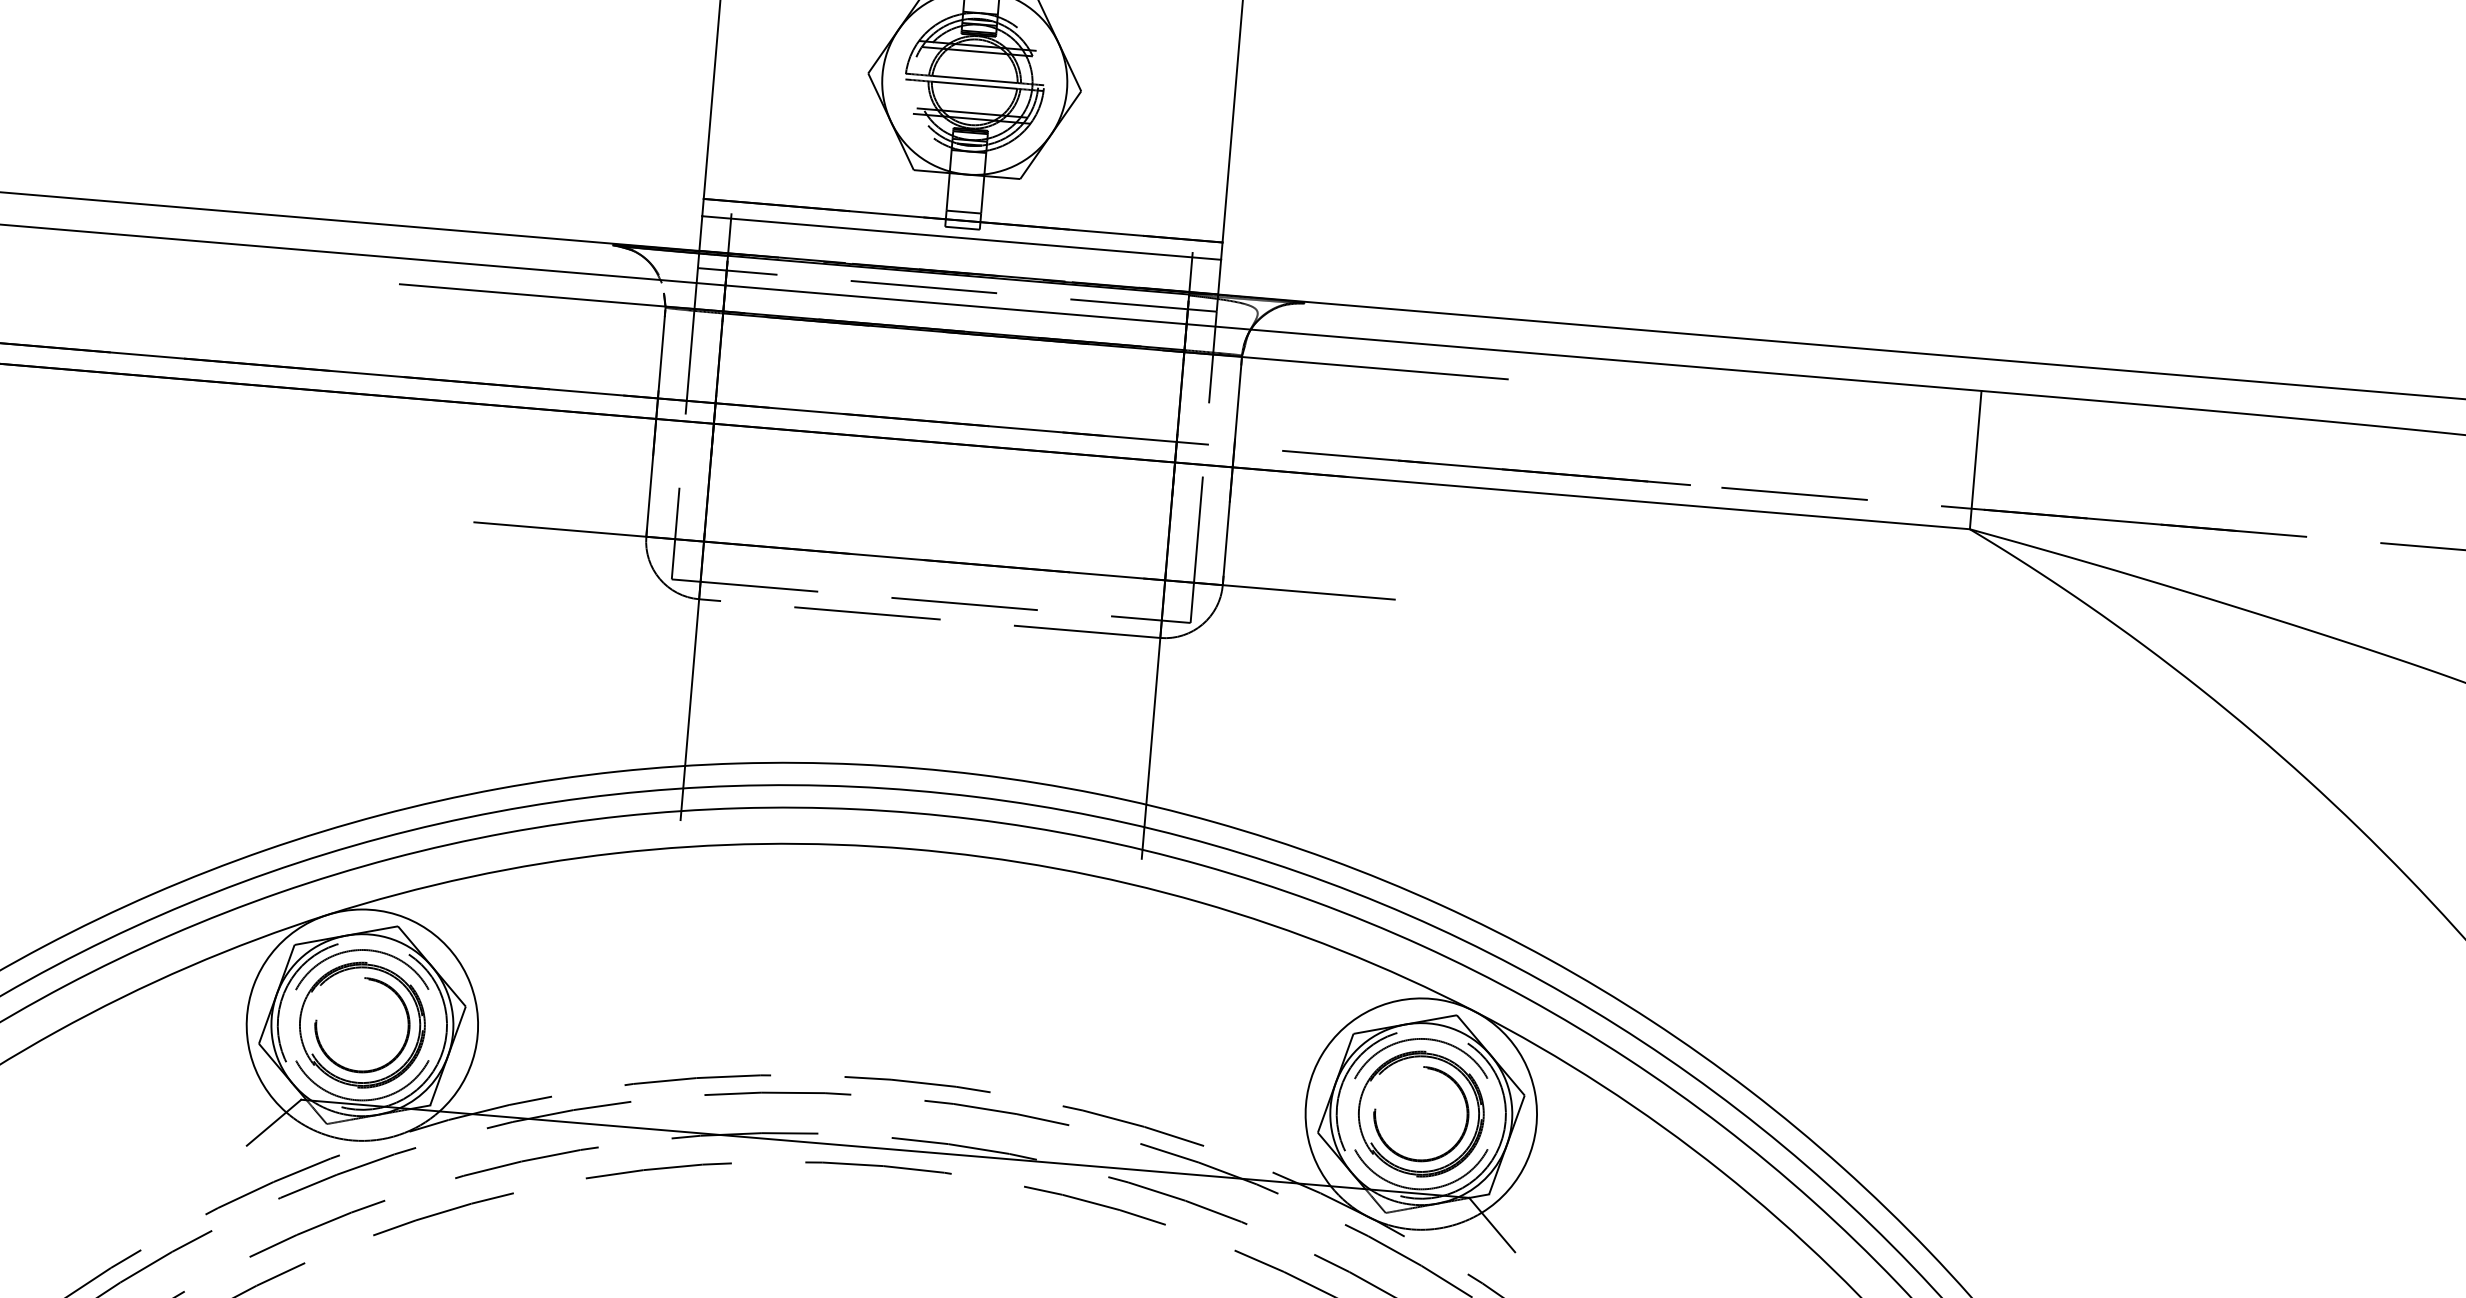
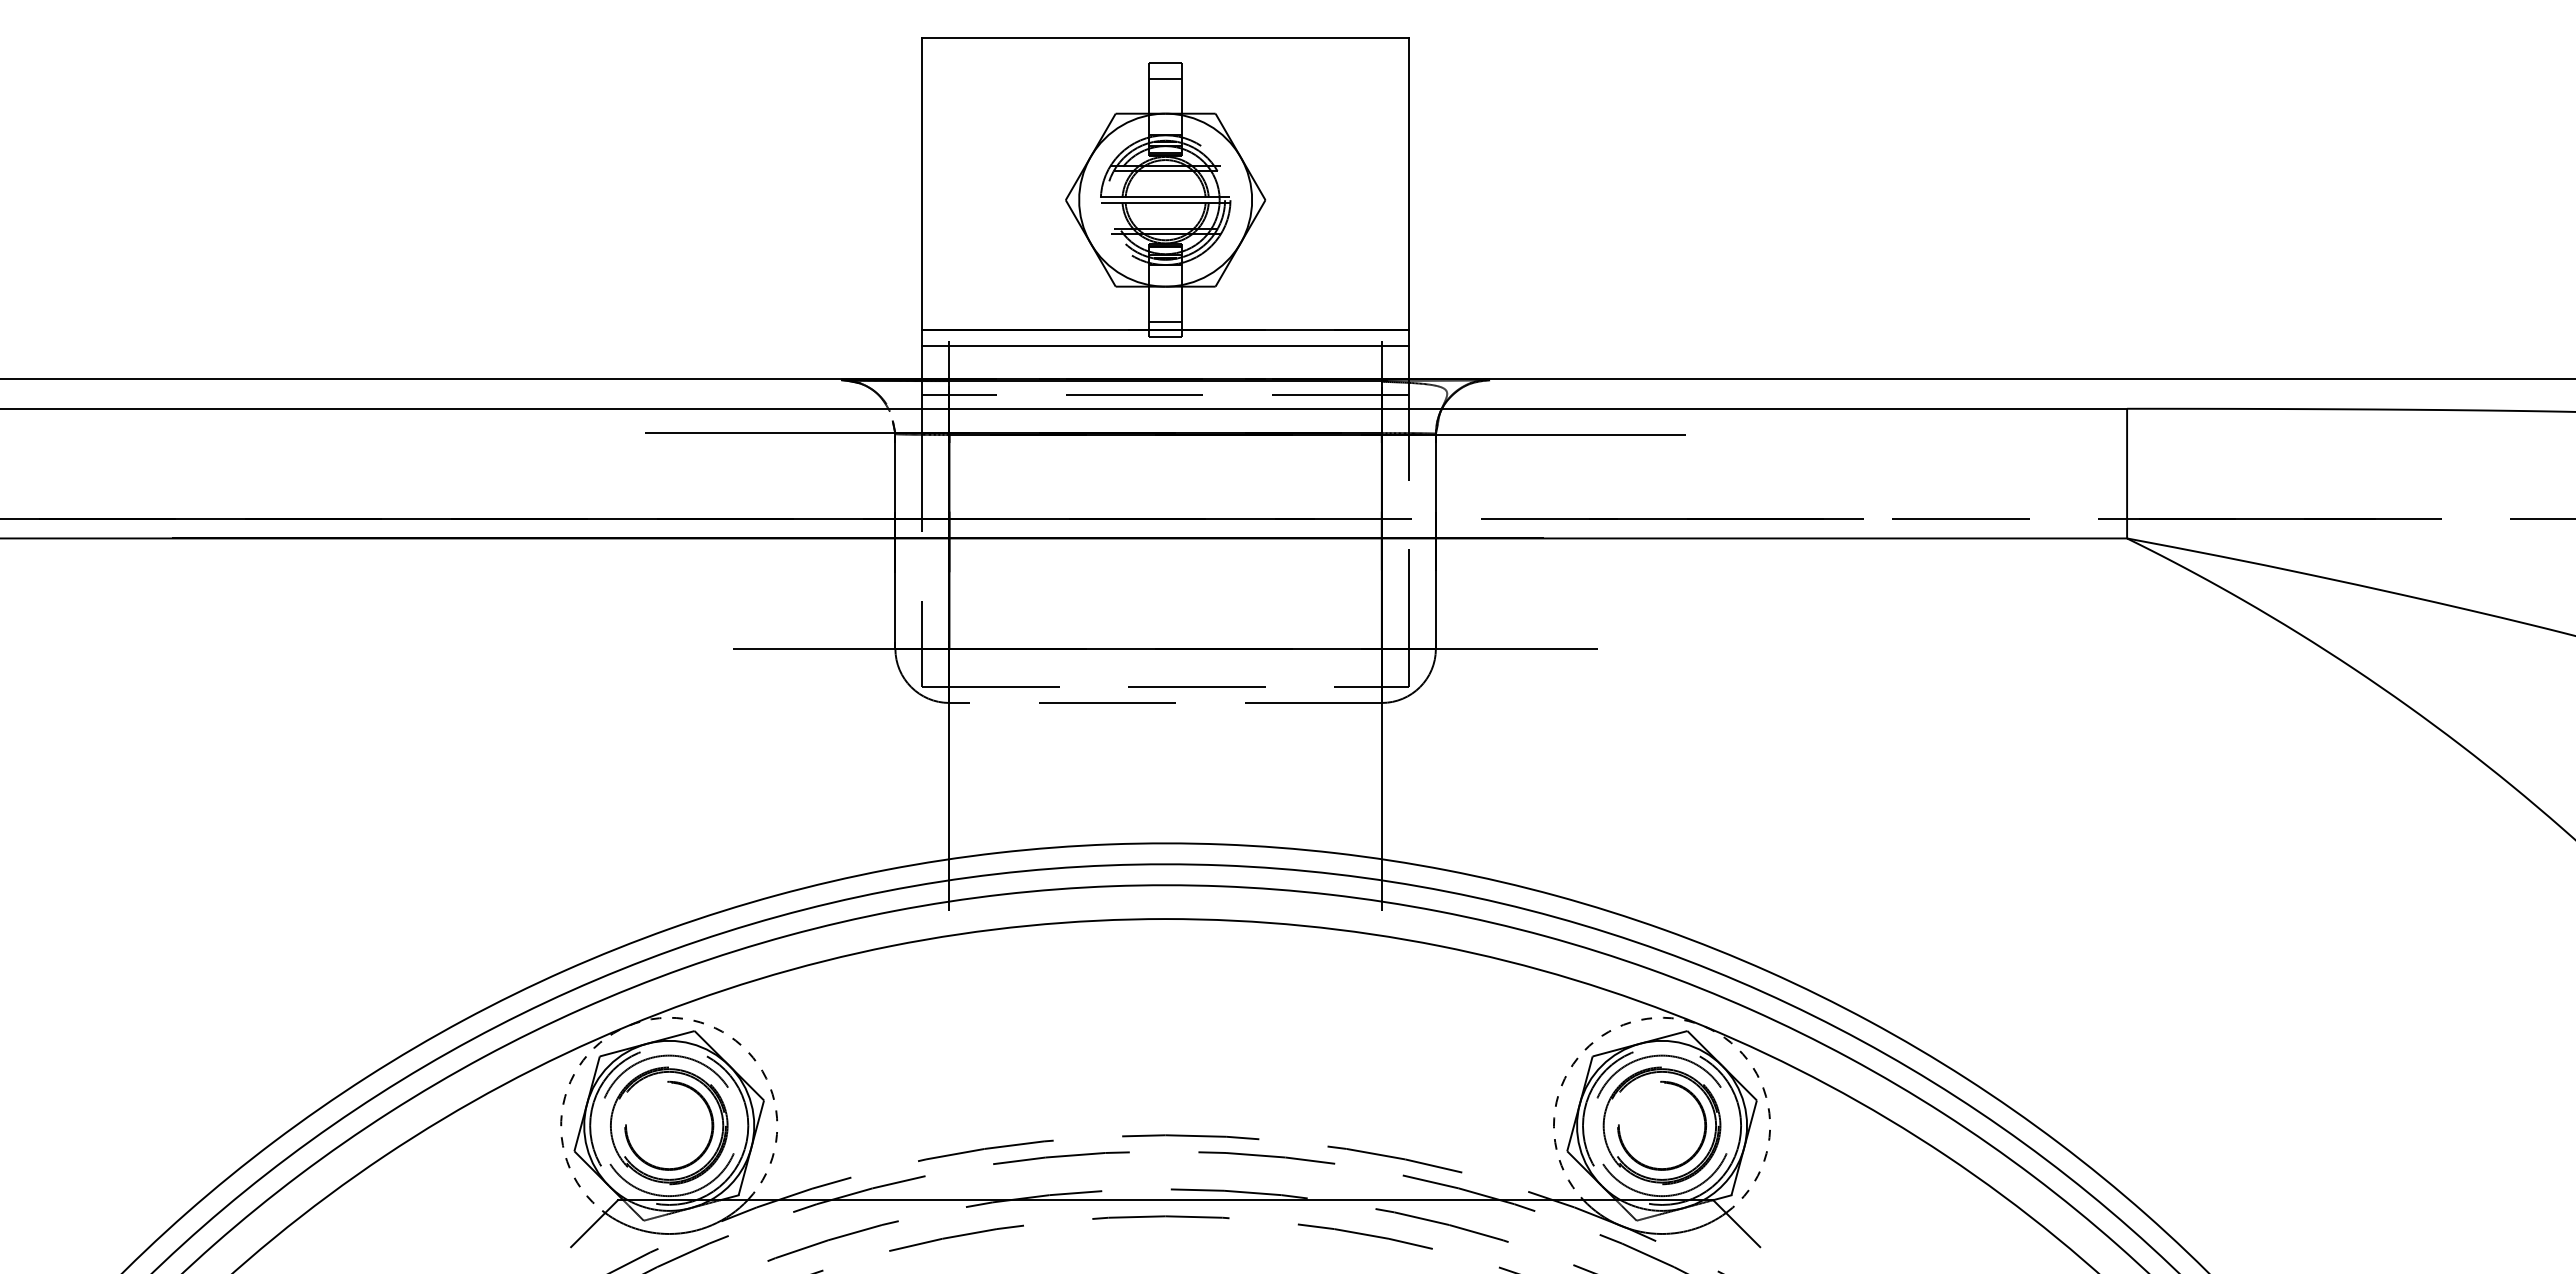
arc: (361, 909) -> (659, 1018), solid -> dashed
arc: (1440, 1000) -> (1671, 1018), solid -> dashed

